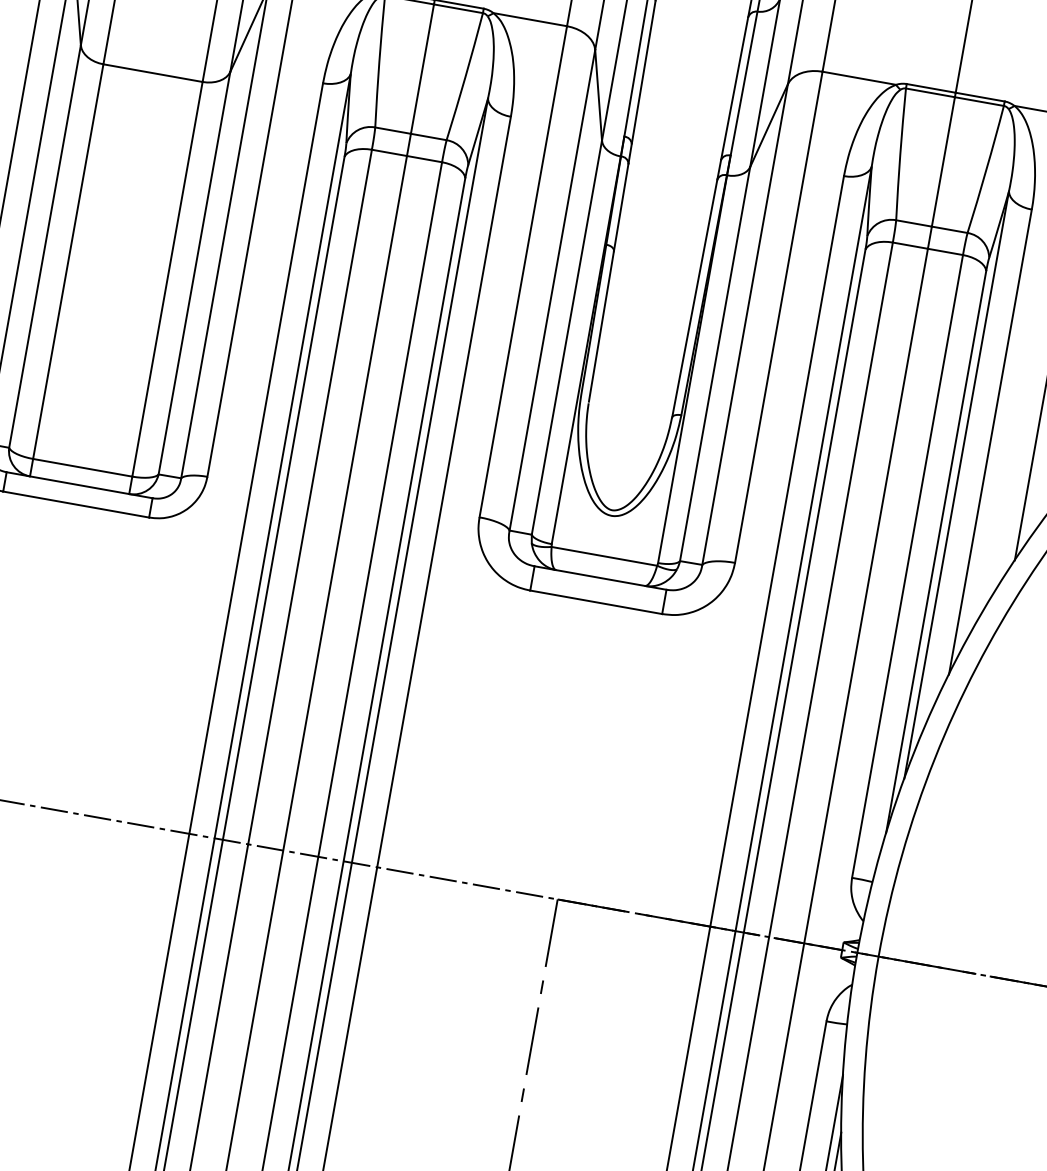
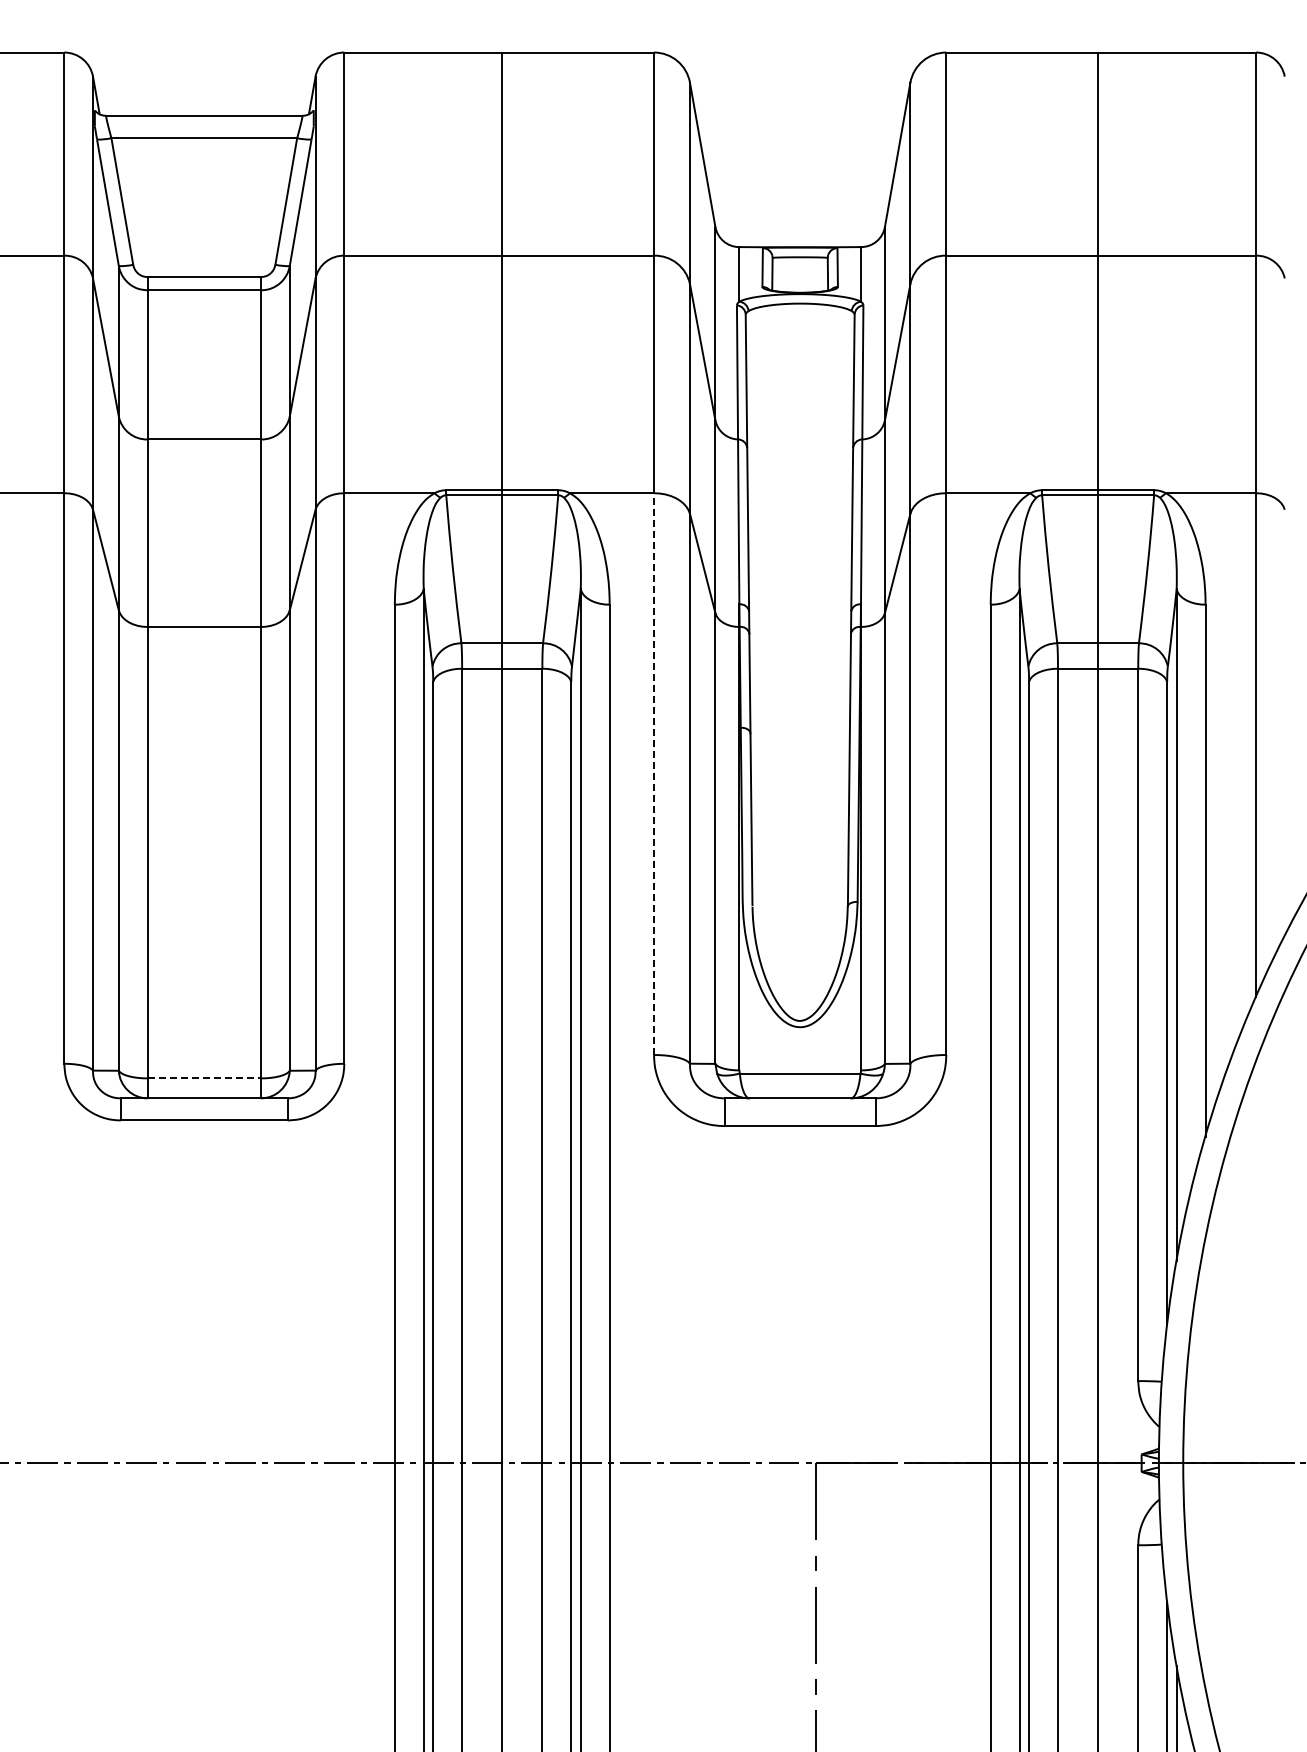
line: (523, 272) -> (654, 774), solid -> dashed
line: (82, 467) -> (204, 1078), solid -> dashed

